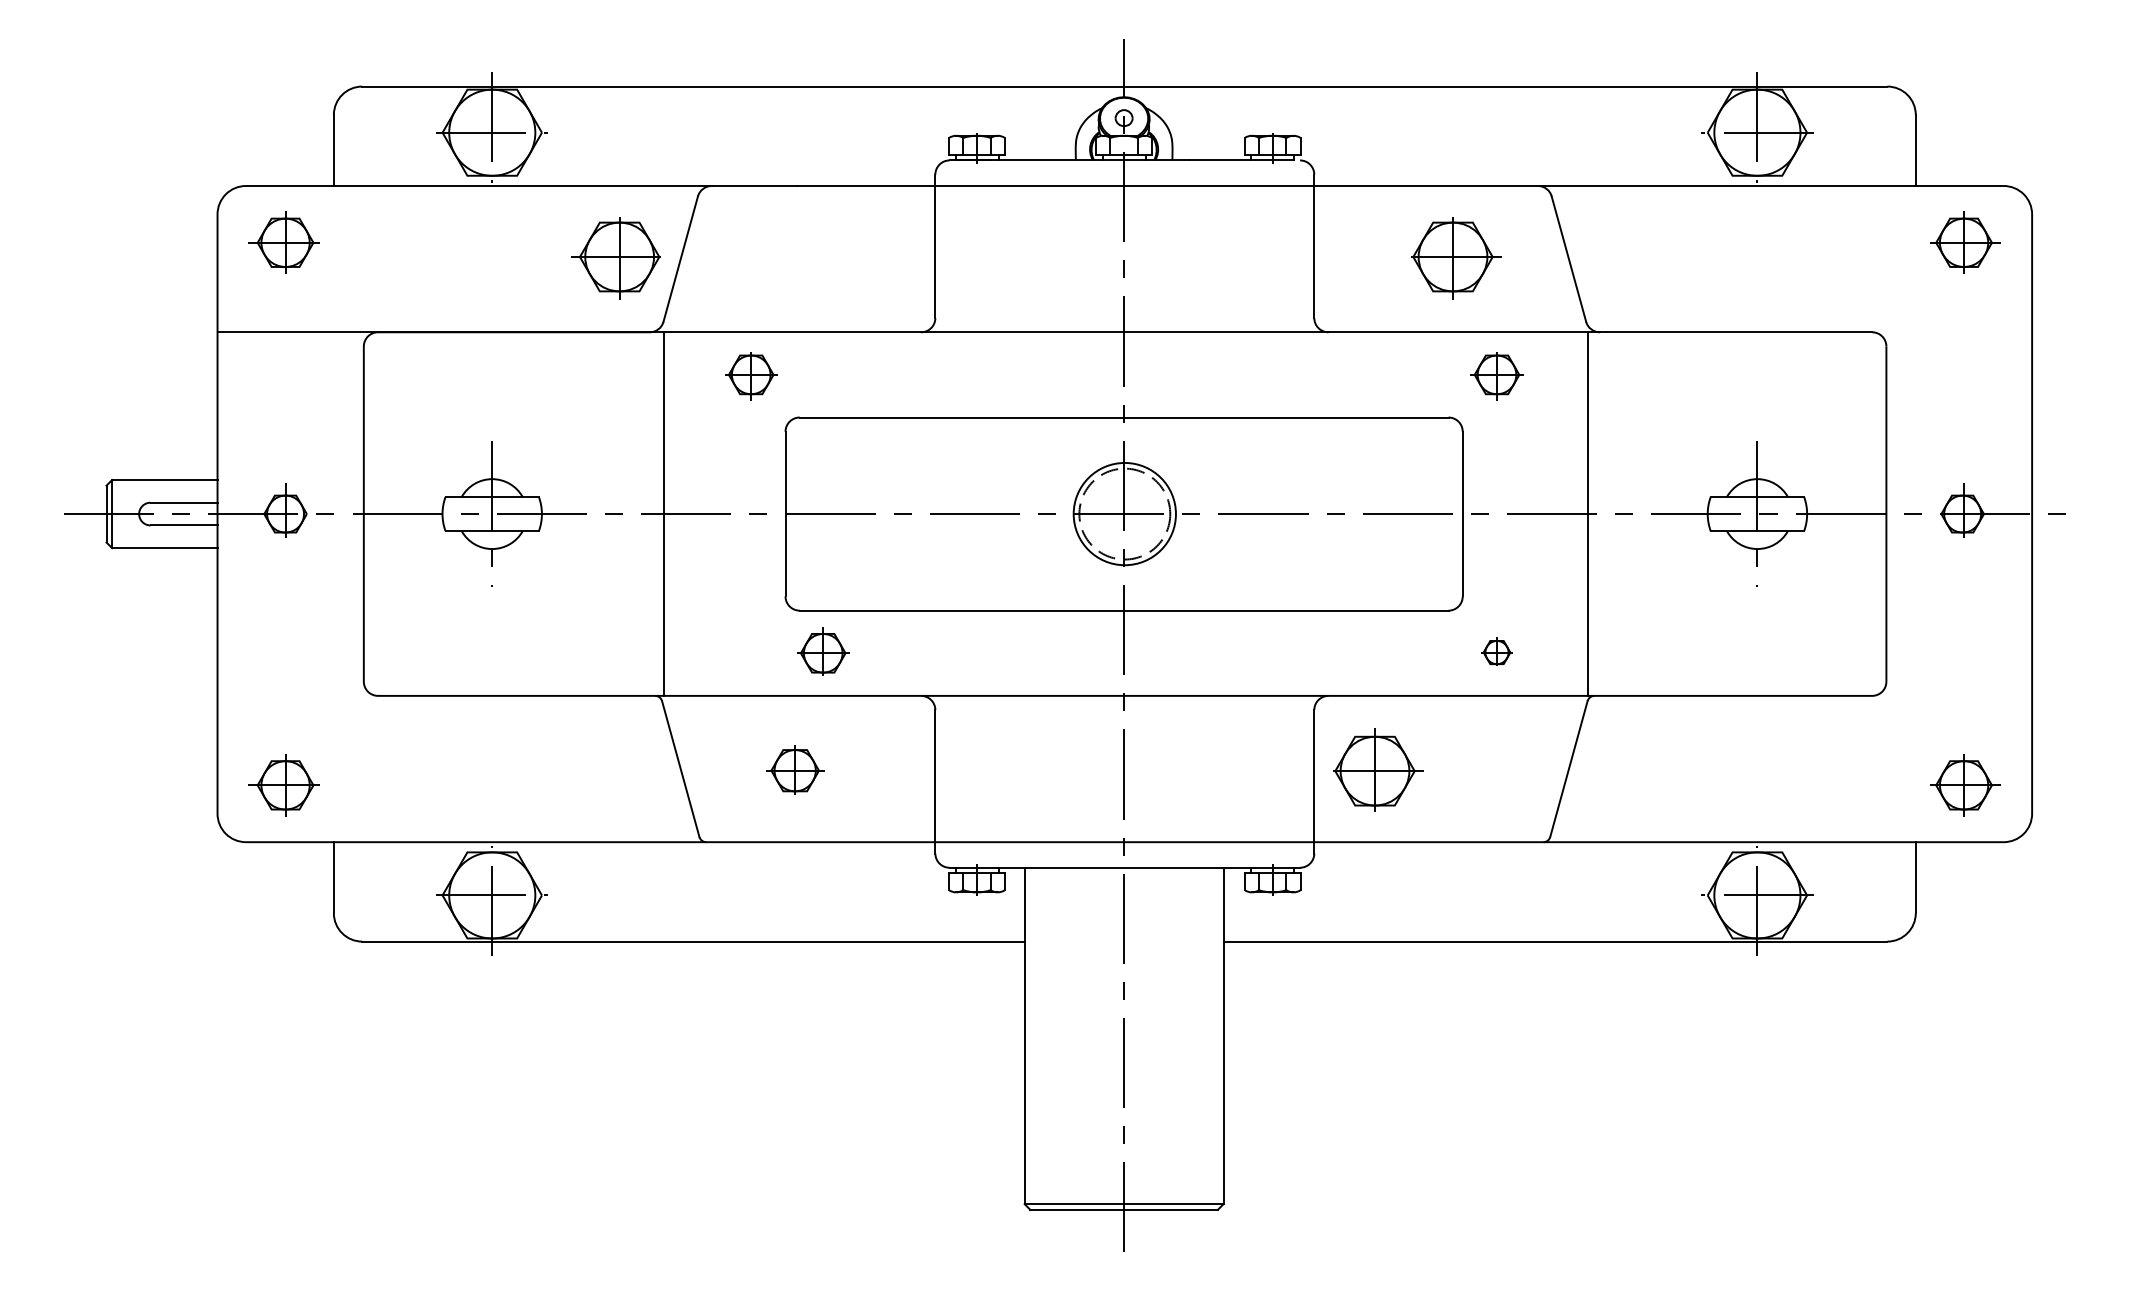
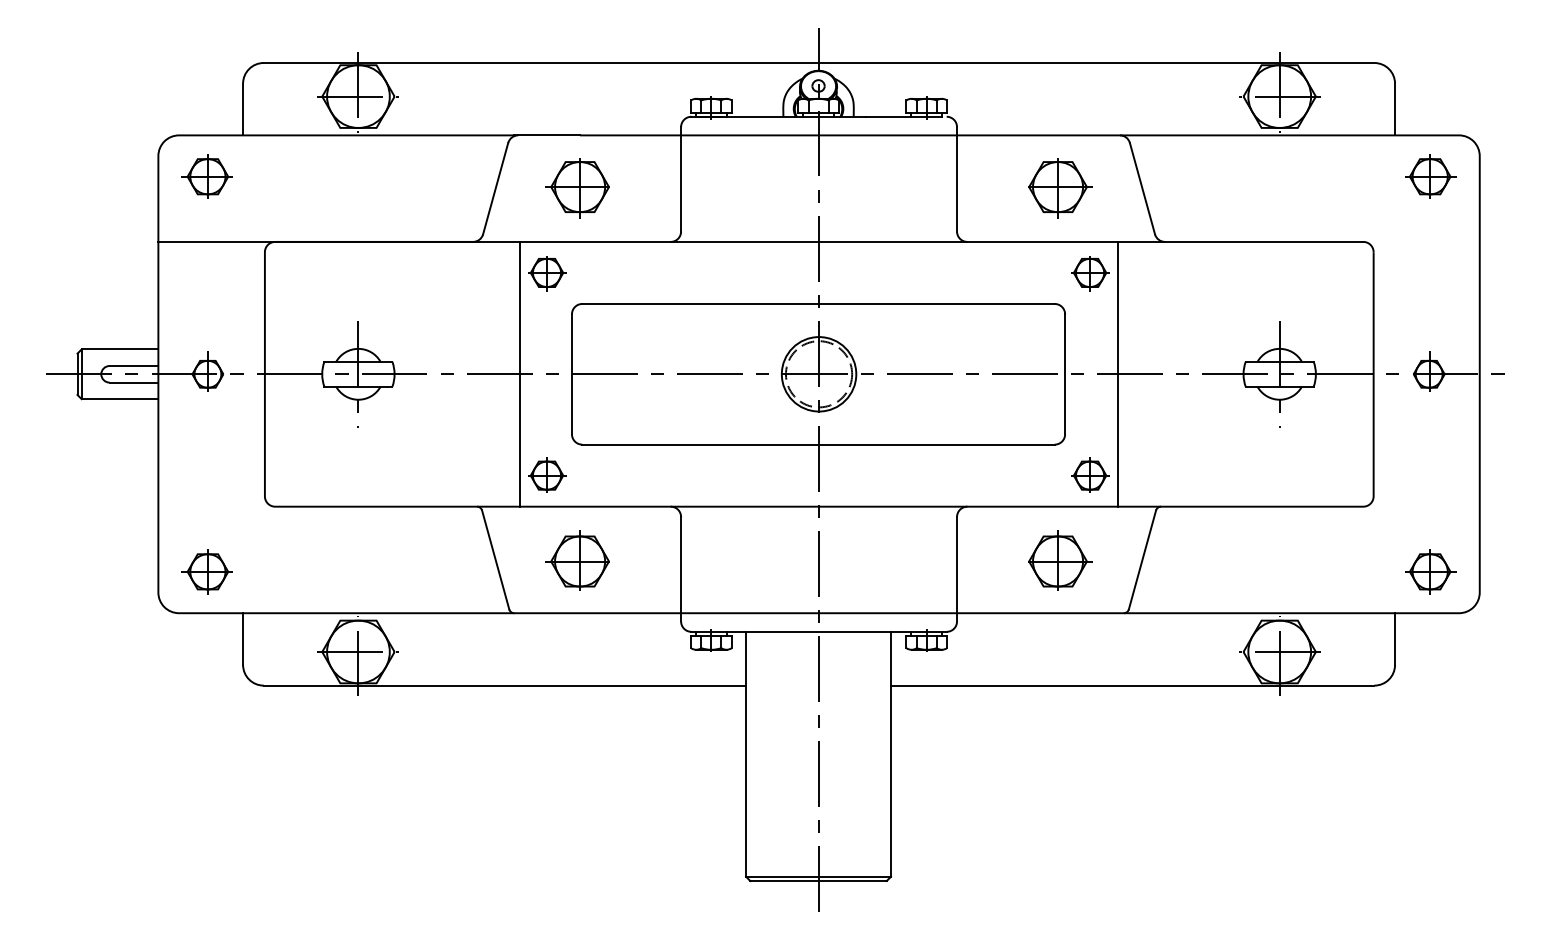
part: (615, 258) -> (577, 188), moved
line: (663, 513) -> (520, 373), moved
line: (1588, 513) -> (1118, 373), moved
part: (823, 651) -> (547, 474), moved
part: (1496, 651) -> (1089, 474), size x1.67
part: (792, 769) -> (577, 560), size x1.67
part: (1378, 769) -> (1060, 560), moved

